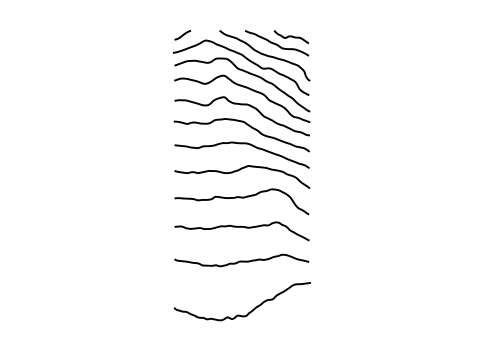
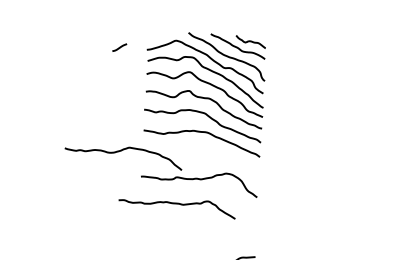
line: (182, 35) -> (119, 47), moved
curve: (240, 170) -> (122, 151), moved
curve: (241, 227) -> (176, 204), moved
curve: (241, 260) -> (196, 234), removed

